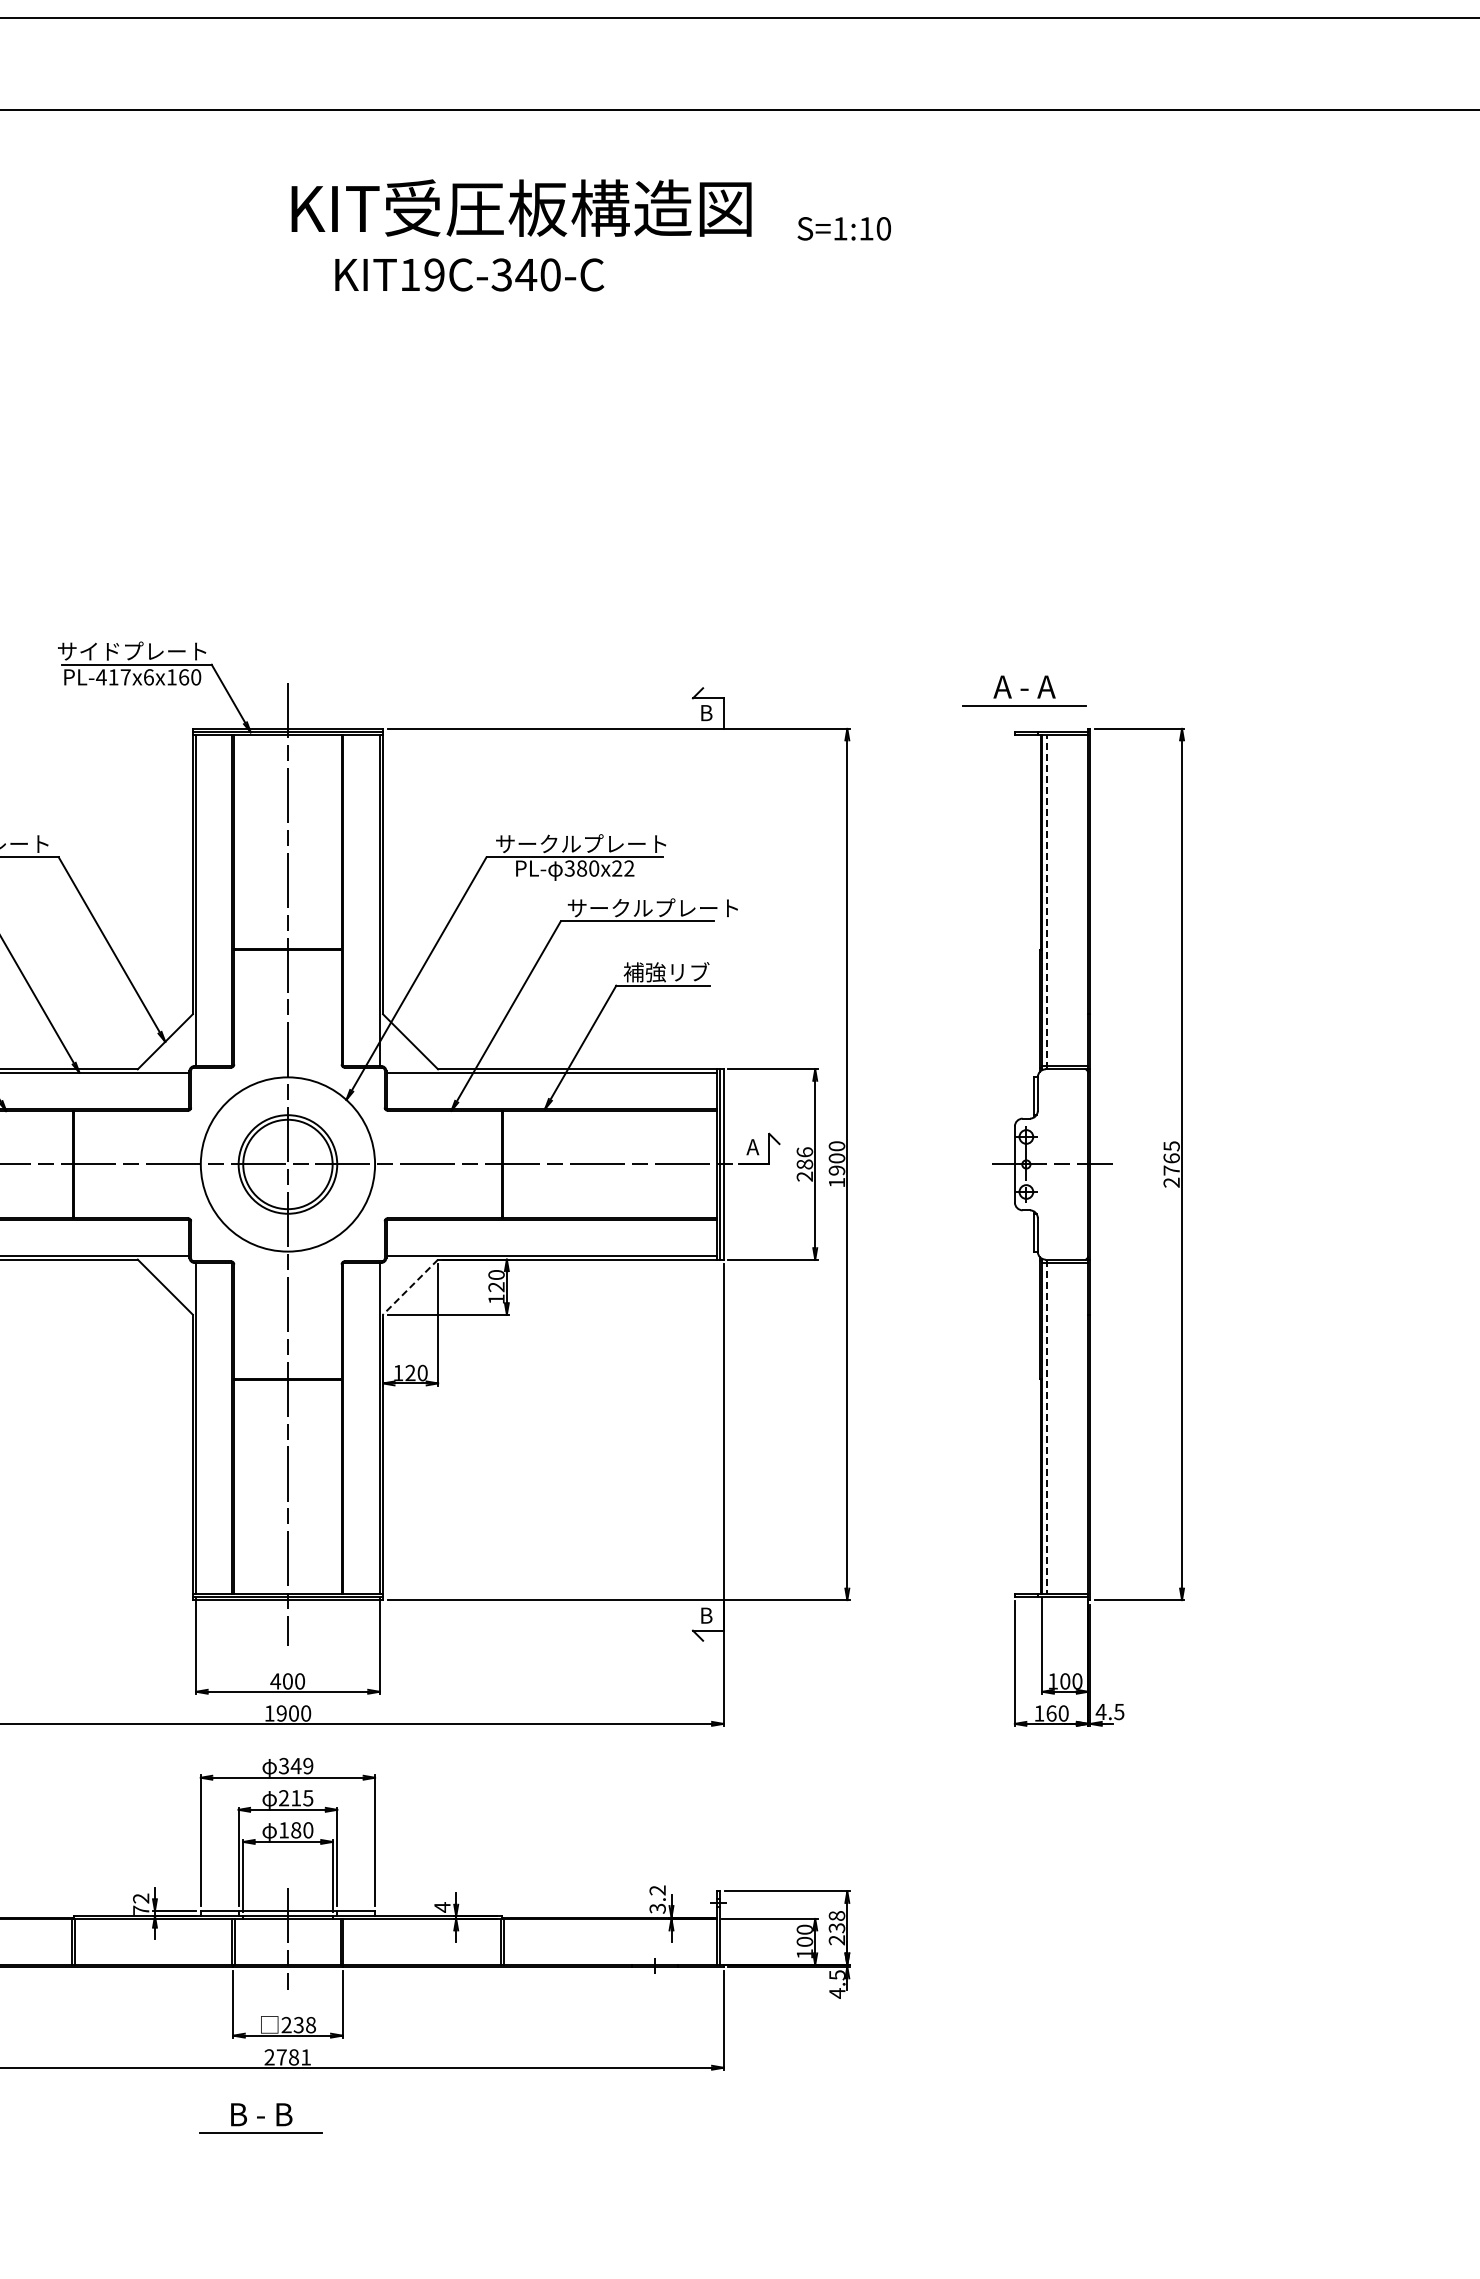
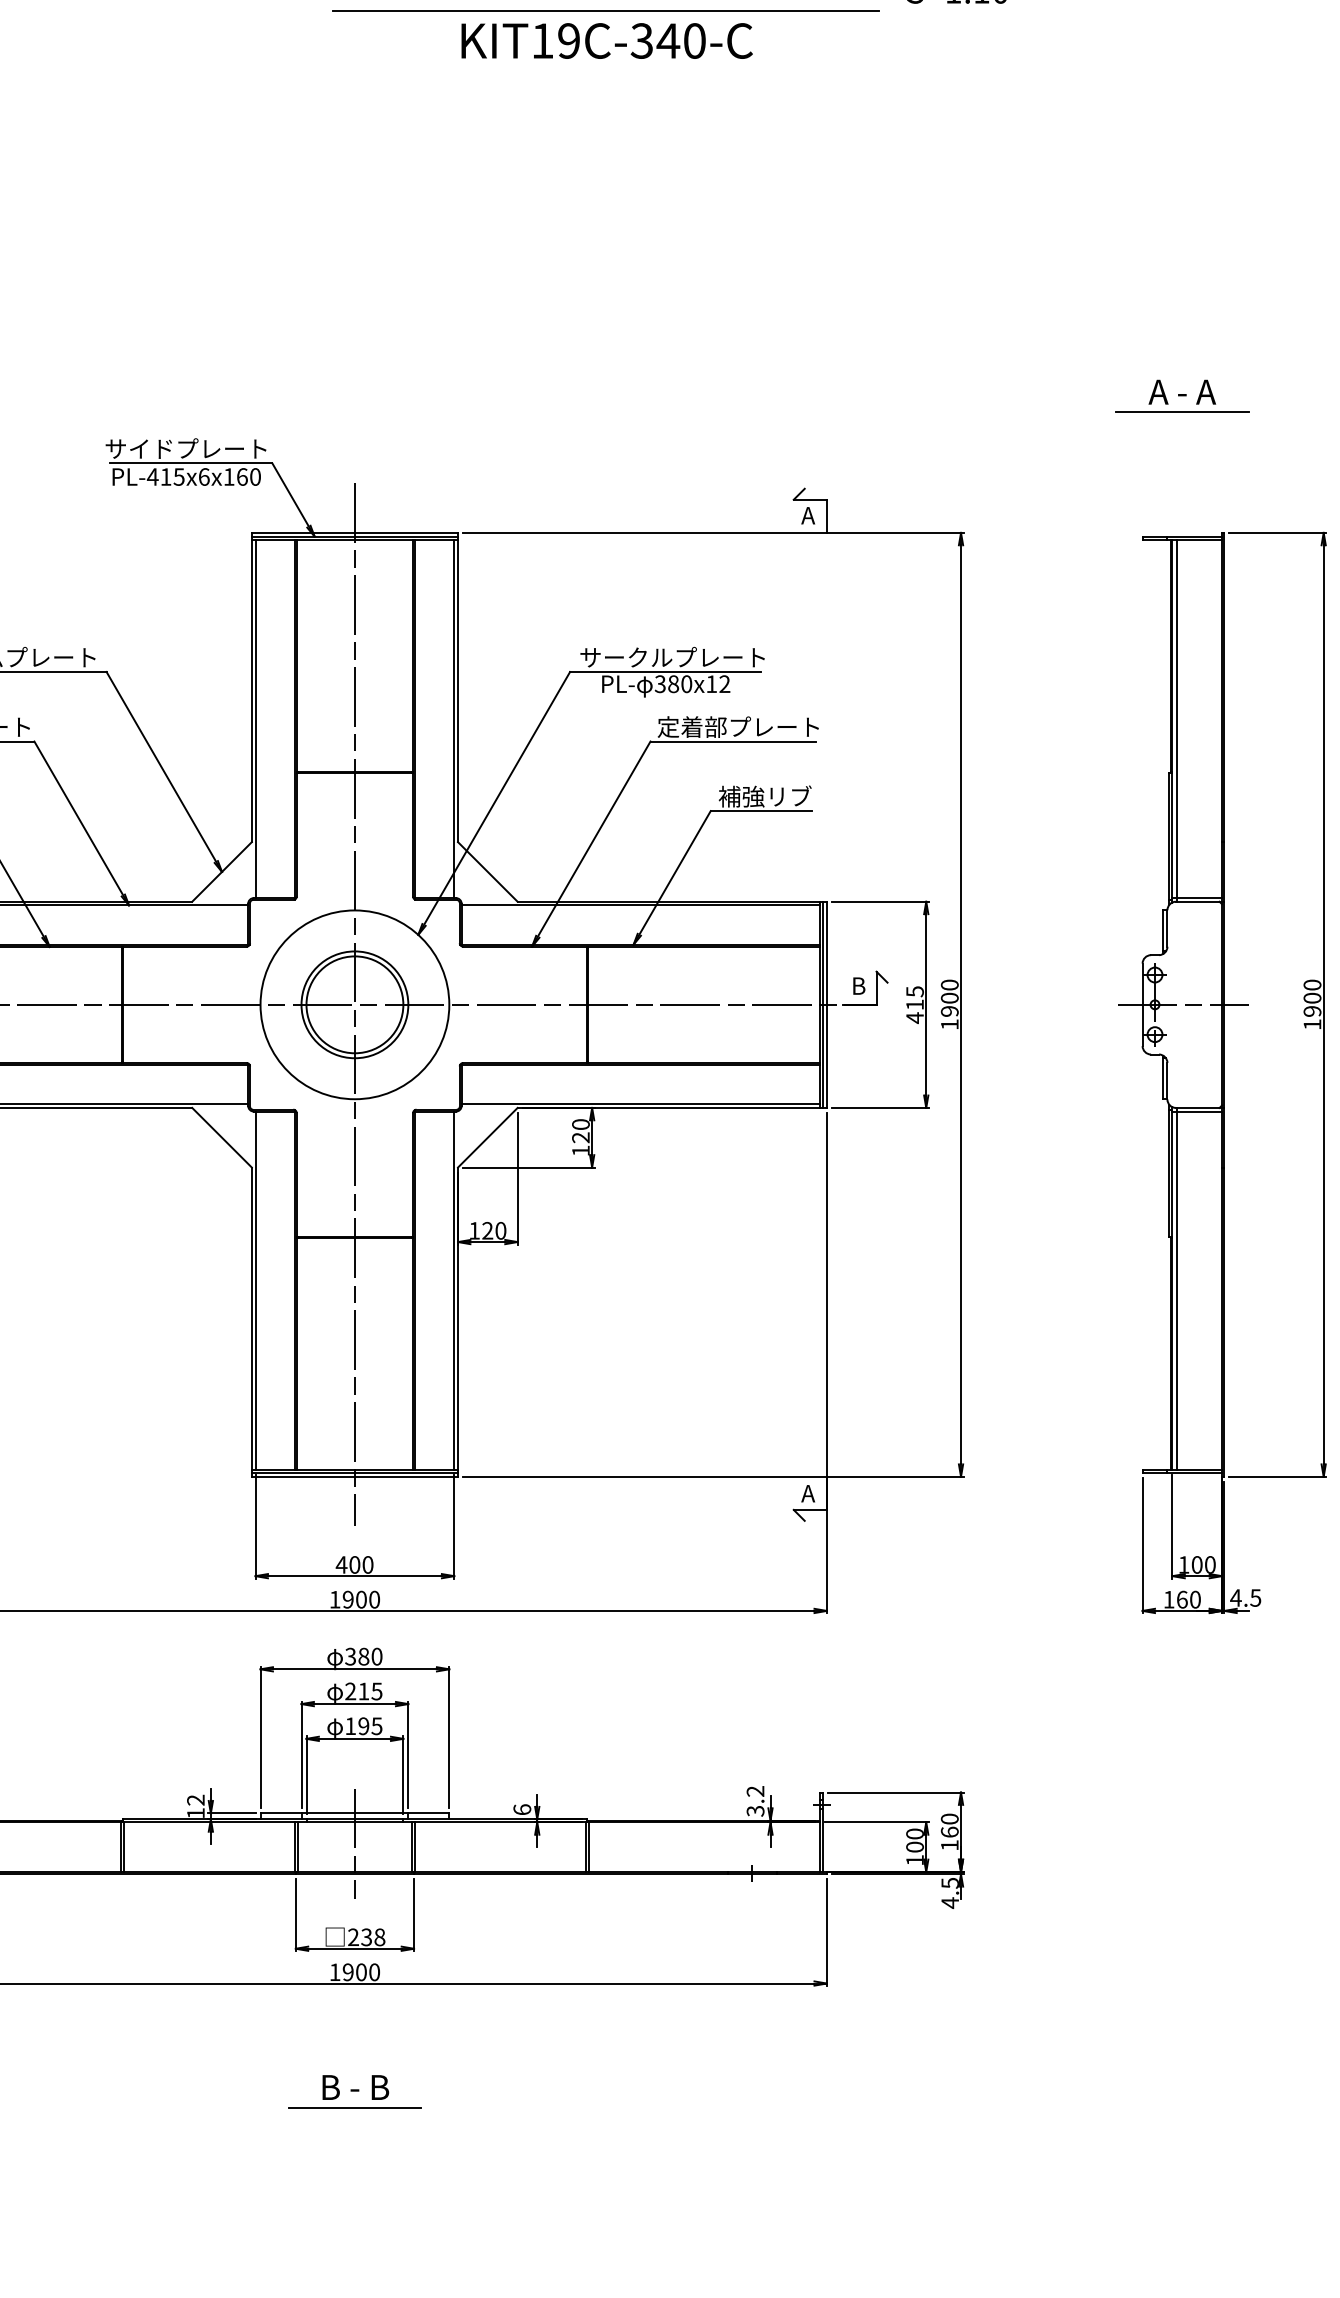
line: (519, 247) -> (605, 11), added
text: (469, 274) -> (606, 40), moved
text: (125, 677) -> (178, 477), PL-417x6x160 -> PL-415x6x160
part: (1024, 690) -> (1182, 395), moved
text: (706, 713) -> (808, 516), B -> A
text: (617, 868) -> (712, 684), 380x22 -> 380x12
line: (1047, 901) -> (1177, 719), dashed -> solid
text: (652, 908) -> (749, 727), サークルプレート -> 定着部プレート
text: (752, 1147) -> (858, 986), A -> B
text: (804, 1164) -> (914, 1004), 286 -> 415
text: (1171, 1164) -> (1312, 1004), 2765 -> 1900
line: (410, 1287) -> (487, 1138), dashed -> solid
line: (1047, 1427) -> (1177, 1289), dashed -> solid
text: (706, 1615) -> (808, 1493), B -> A
text: (301, 1766) -> (369, 1657), 349 -> 380
text: (302, 1830) -> (370, 1726), 180 -> 195
text: (442, 1907) -> (522, 1809), 4 -> 6
text: (141, 1909) -> (196, 1812), 72 -> 12
text: (836, 1928) -> (949, 1832), 238 -> 160
text: (287, 2057) -> (354, 1972), 2781 -> 1900
part: (260, 2118) -> (354, 2091), moved

